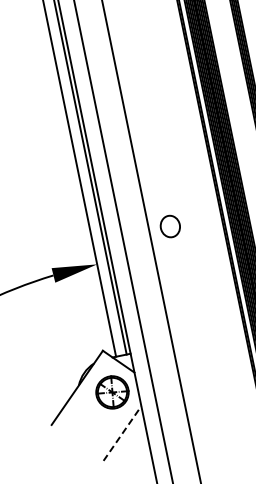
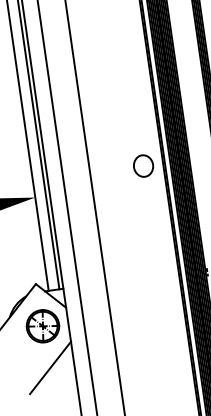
part: (169, 226) -> (142, 165), moved
line: (122, 433) -> (50, 367), dashed -> solid

